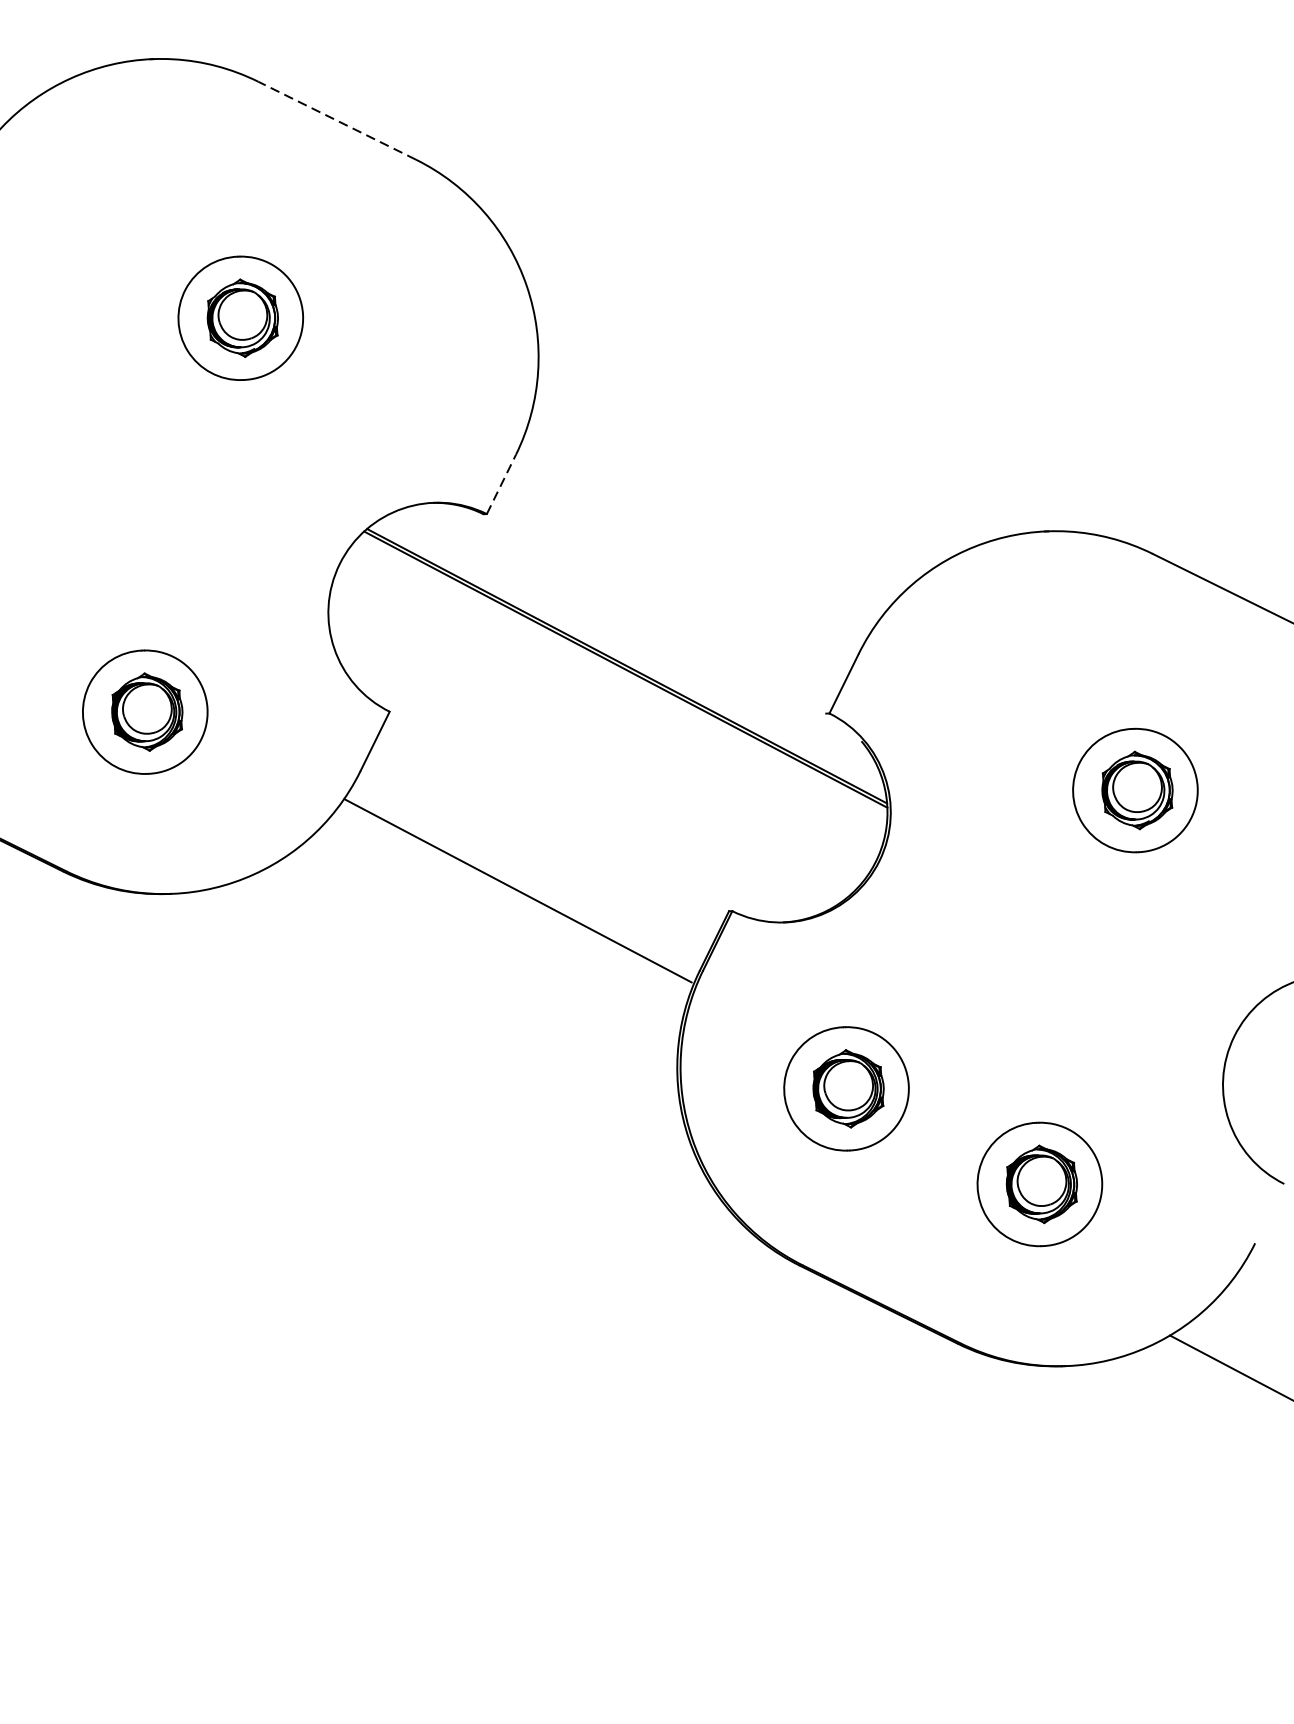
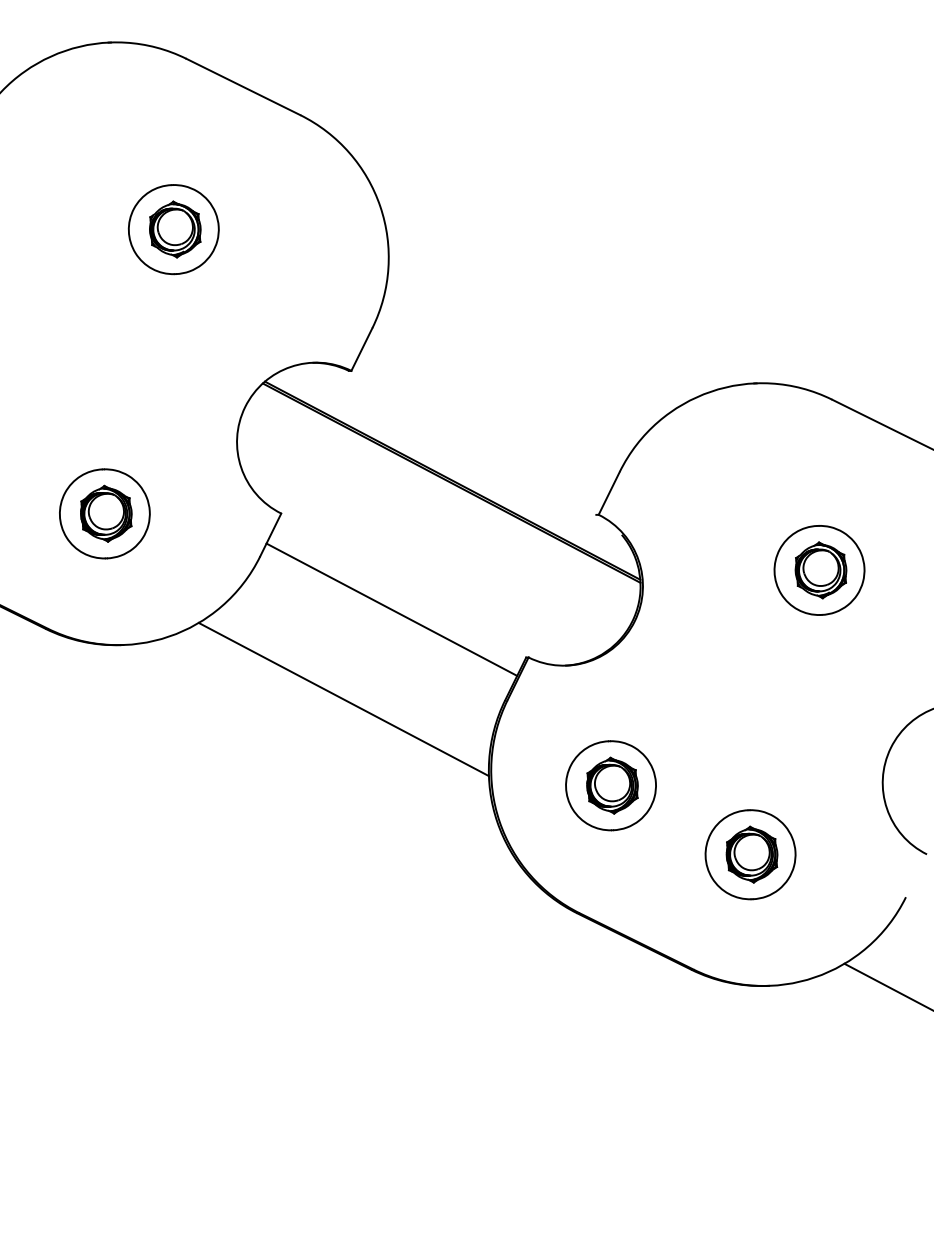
line: (335, 120) -> (242, 86), dashed -> solid
line: (500, 484) -> (361, 349), dashed -> solid
line: (517, 890) -> (391, 609), moved
line: (475, 969) -> (343, 699), added

